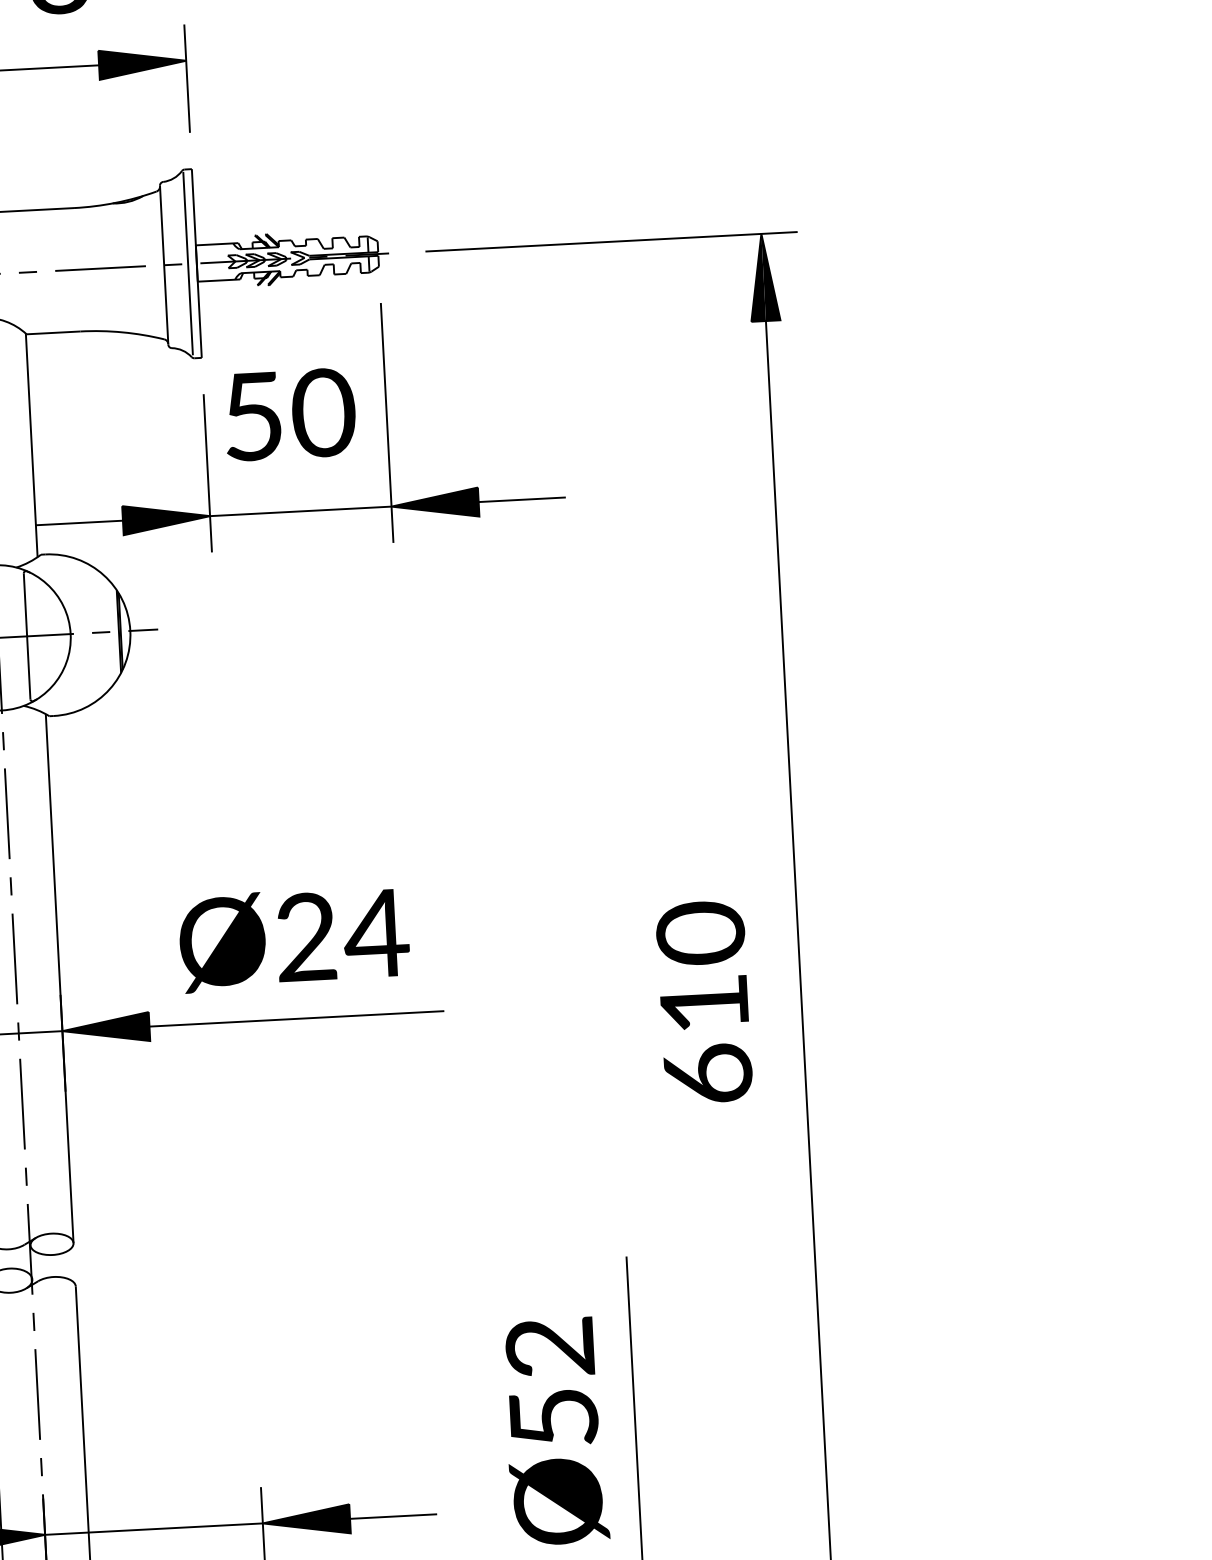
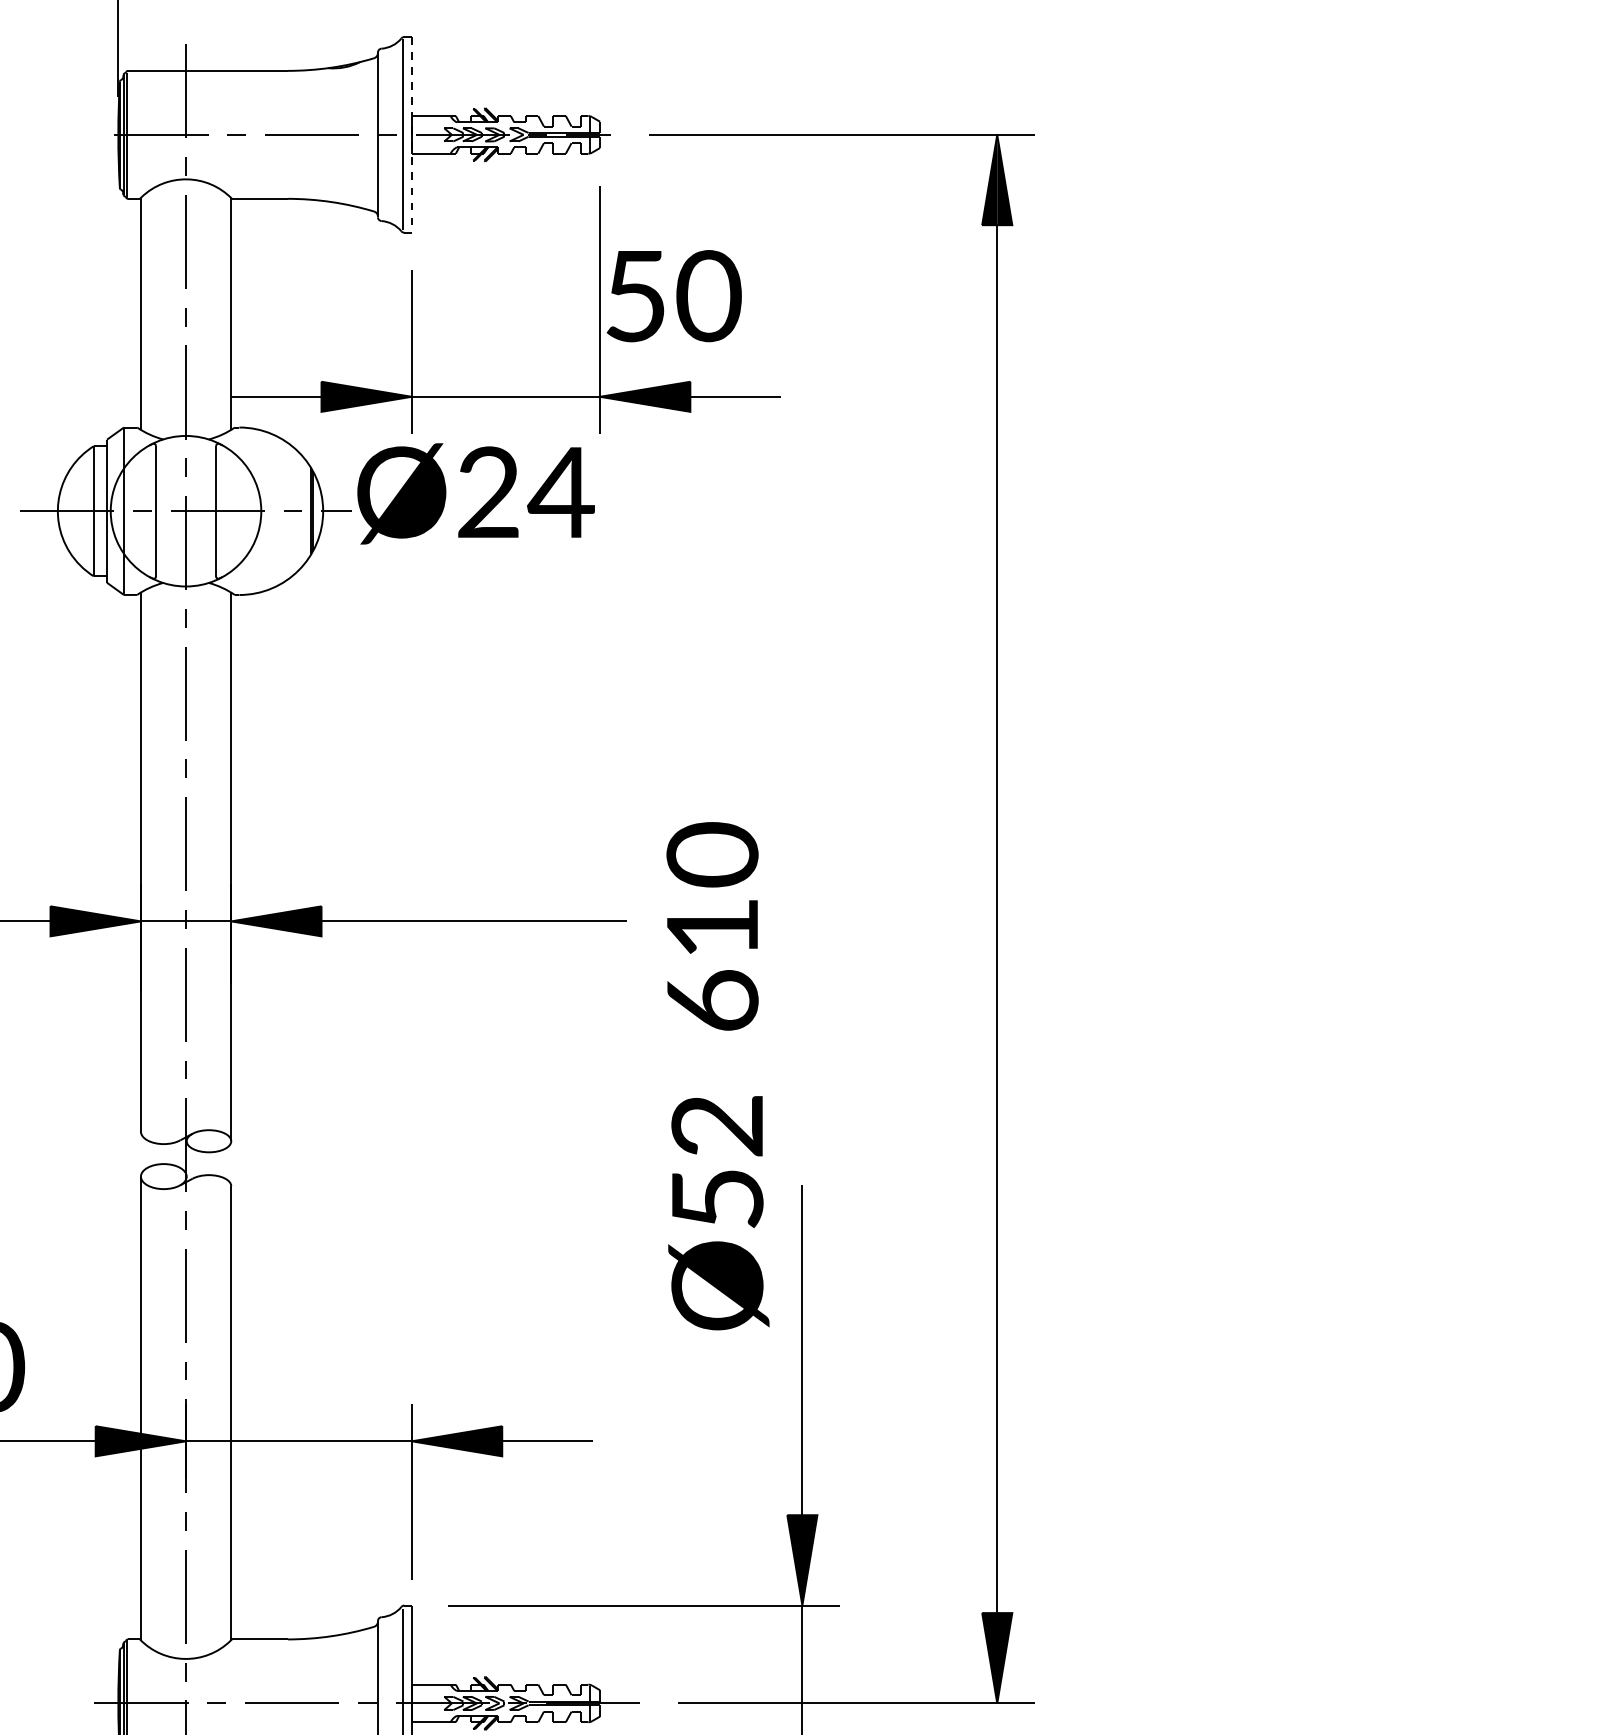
line: (196, 263) -> (411, 134), solid -> dashed
text: (289, 414) -> (673, 296), moved
text: (293, 938) -> (475, 493), moved
text: (704, 1002) -> (712, 926), moved
text: (555, 1431) -> (718, 1213), moved

